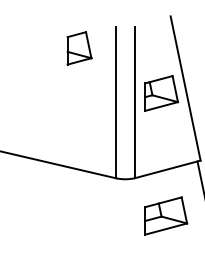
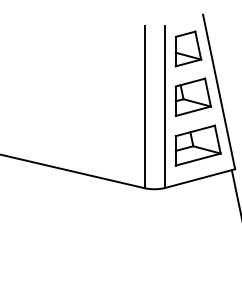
part: (79, 47) -> (188, 48), moved
part: (165, 215) -> (197, 145), moved

